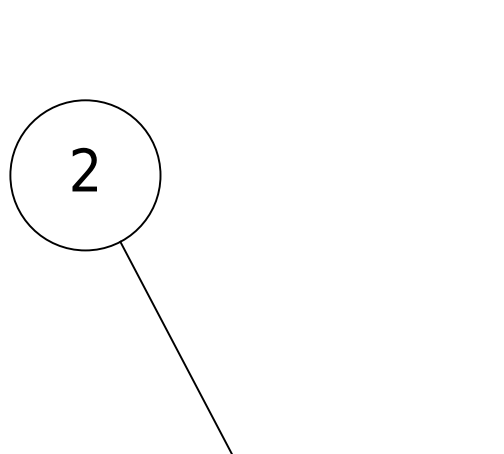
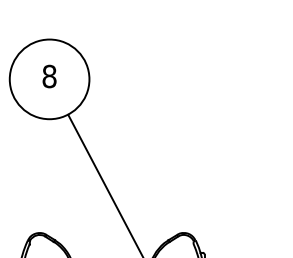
text: (85, 169) -> (49, 76), 2 -> 8

